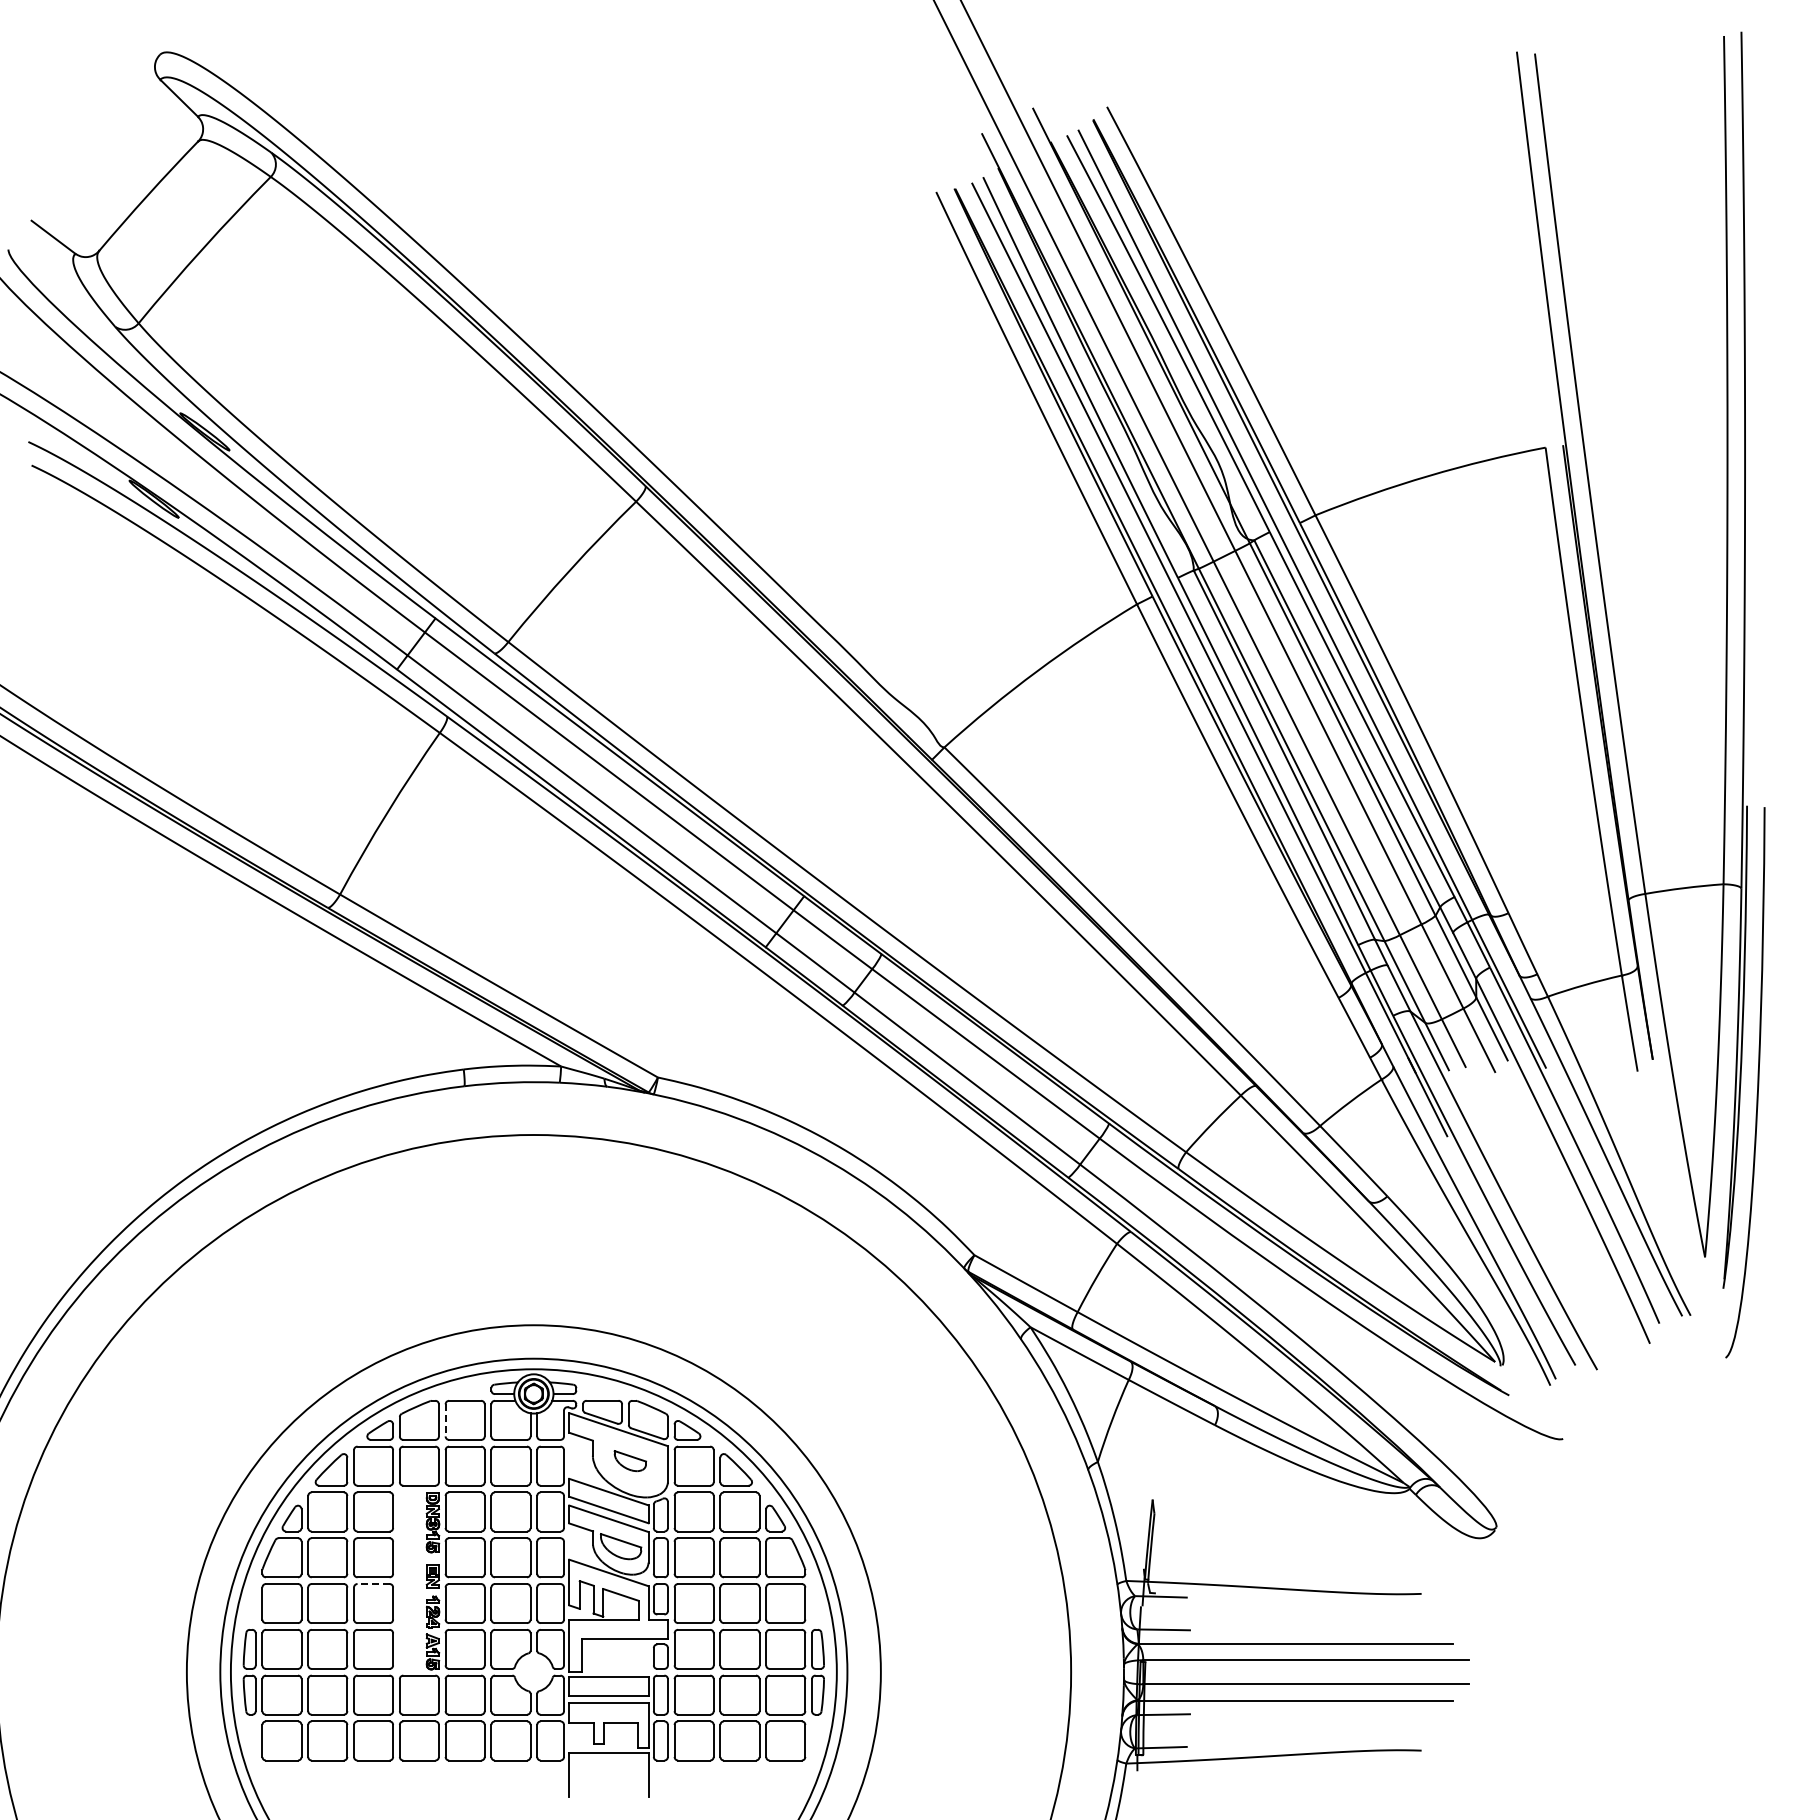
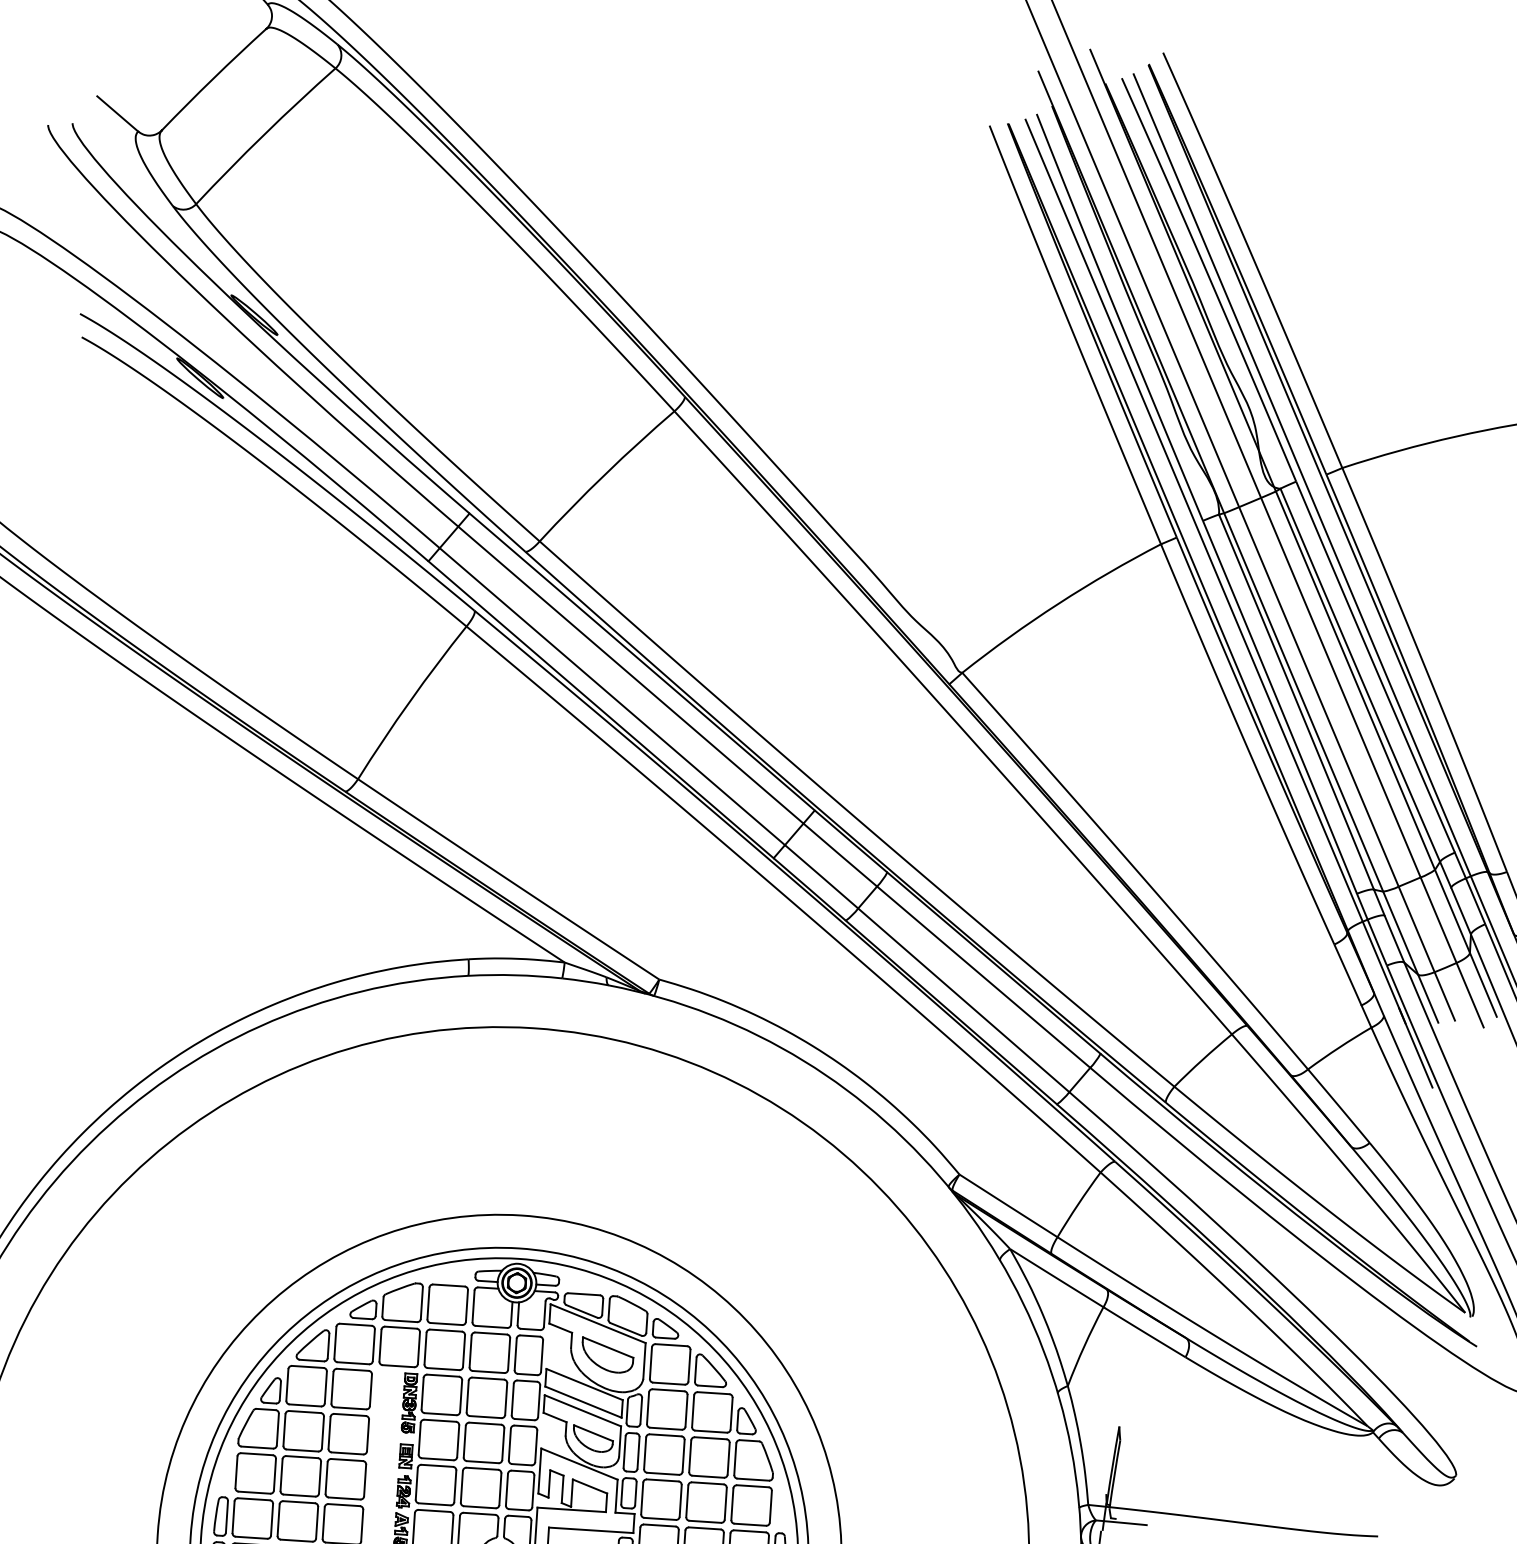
line: (445, 1420) -> (428, 1303), dashed -> solid
part: (630, 1460) -> (607, 1354), size x1.67
line: (373, 1584) -> (347, 1460), dashed -> solid

